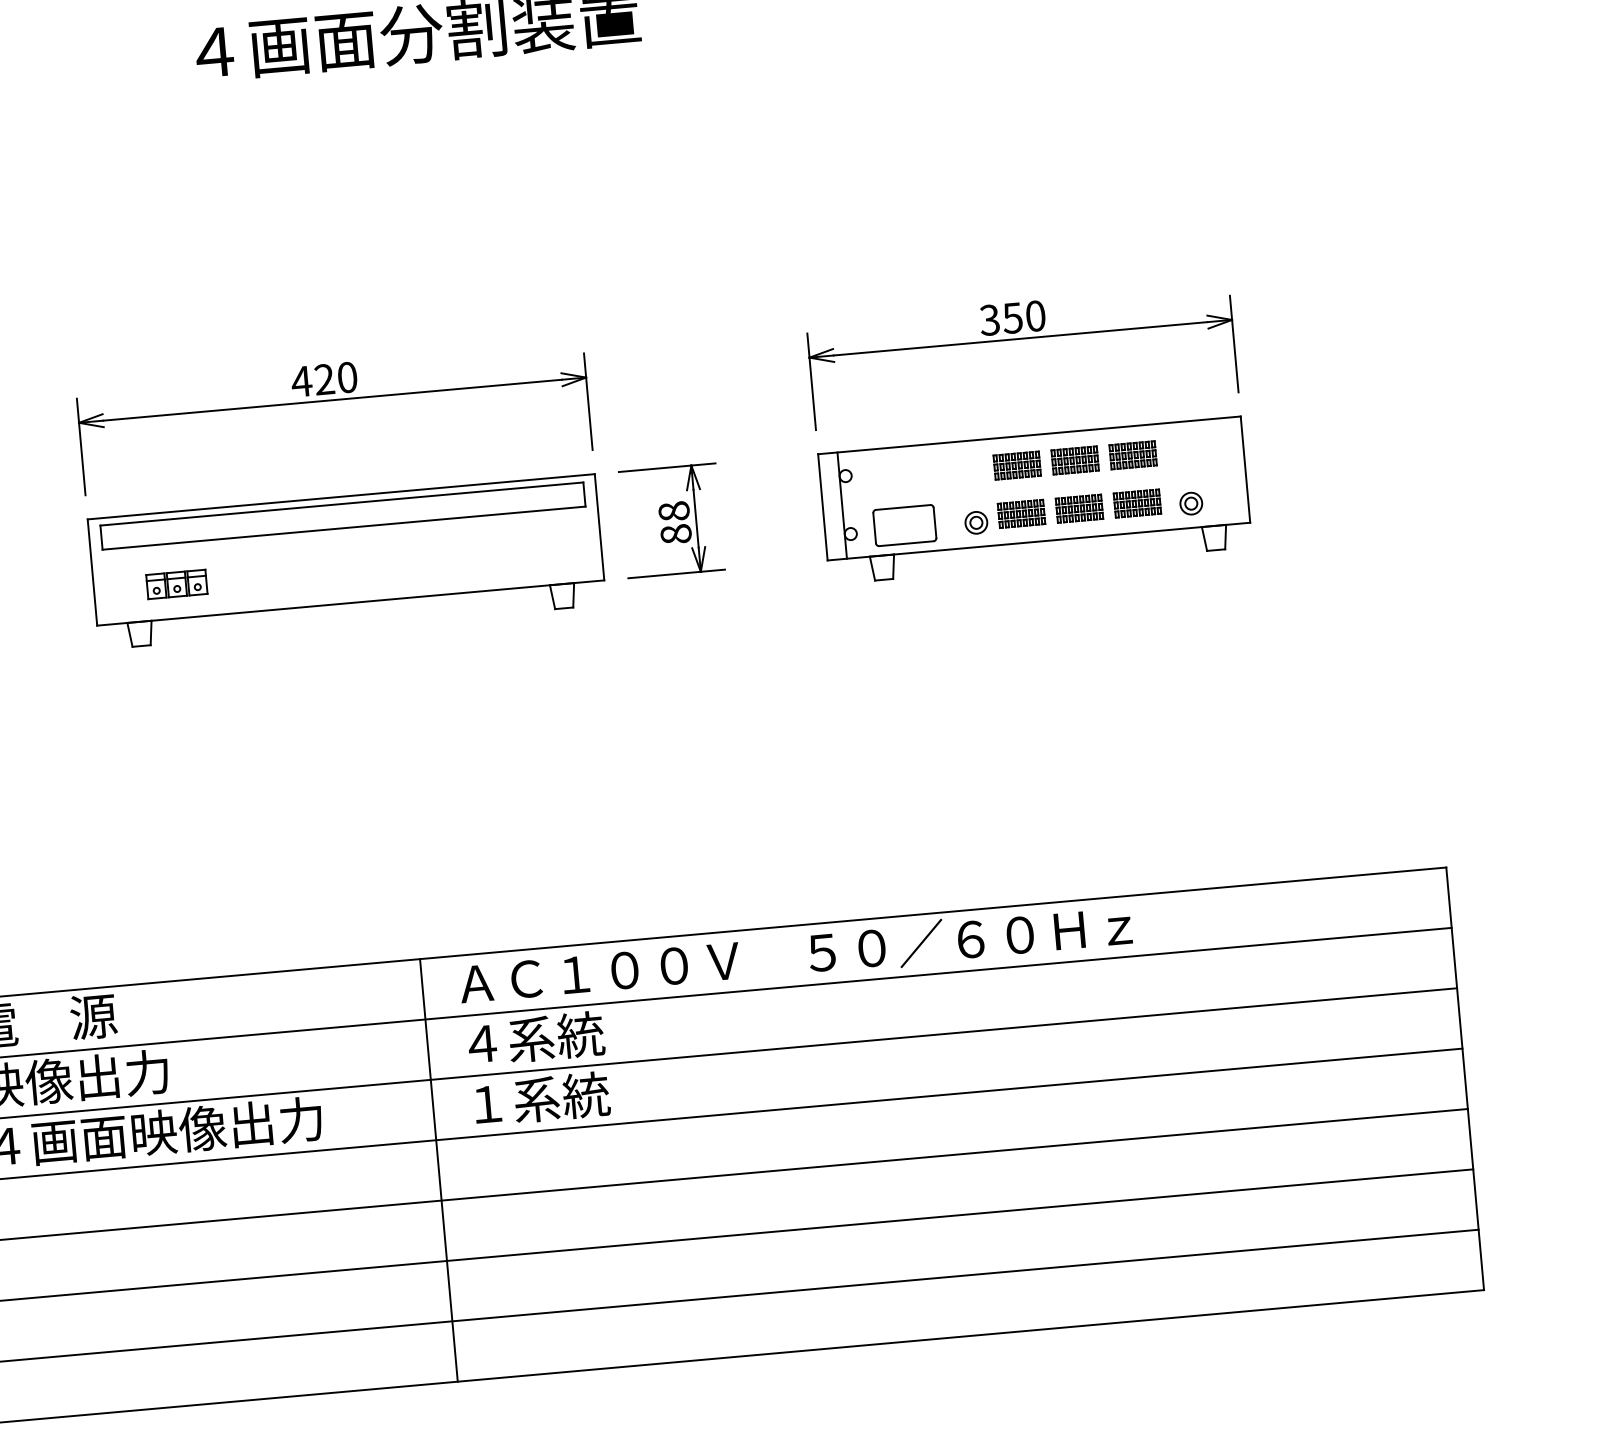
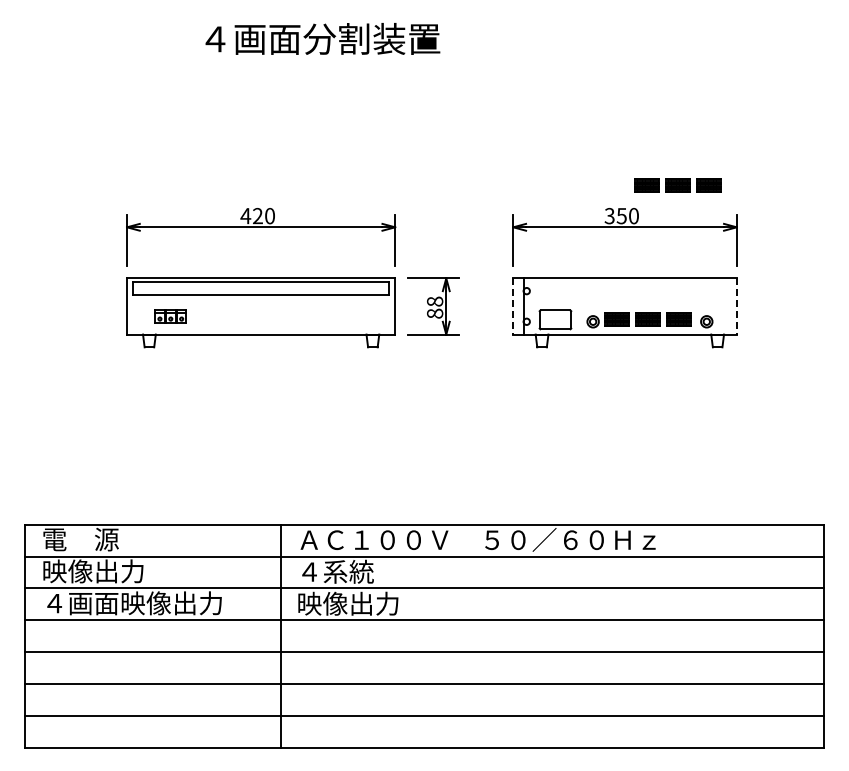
part: (1074, 460) -> (677, 185), moved
line: (1244, 469) -> (736, 306), solid -> dashed
line: (823, 507) -> (513, 306), solid -> dashed
text: (561, 1096) -> (348, 603), １系統 -> 映像出力

